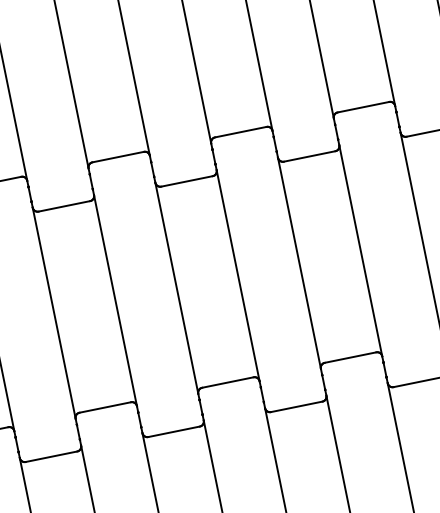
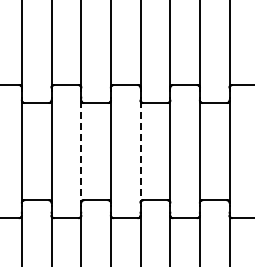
line: (176, 290) -> (140, 152), solid -> dashed
line: (55, 314) -> (81, 152), solid -> dashed

